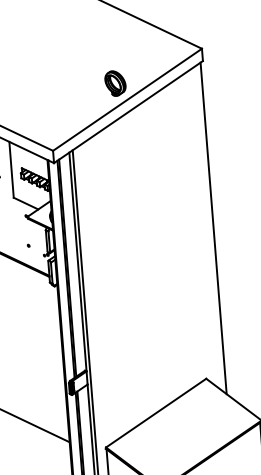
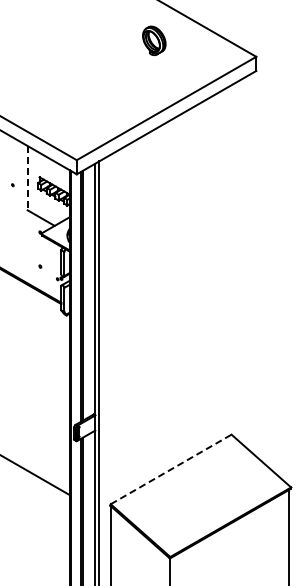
part: (115, 83) -> (154, 40), moved
line: (11, 170) -> (27, 178), solid -> dashed
line: (213, 228) -> (253, 263), removed
line: (156, 413) -> (171, 469), solid -> dashed

